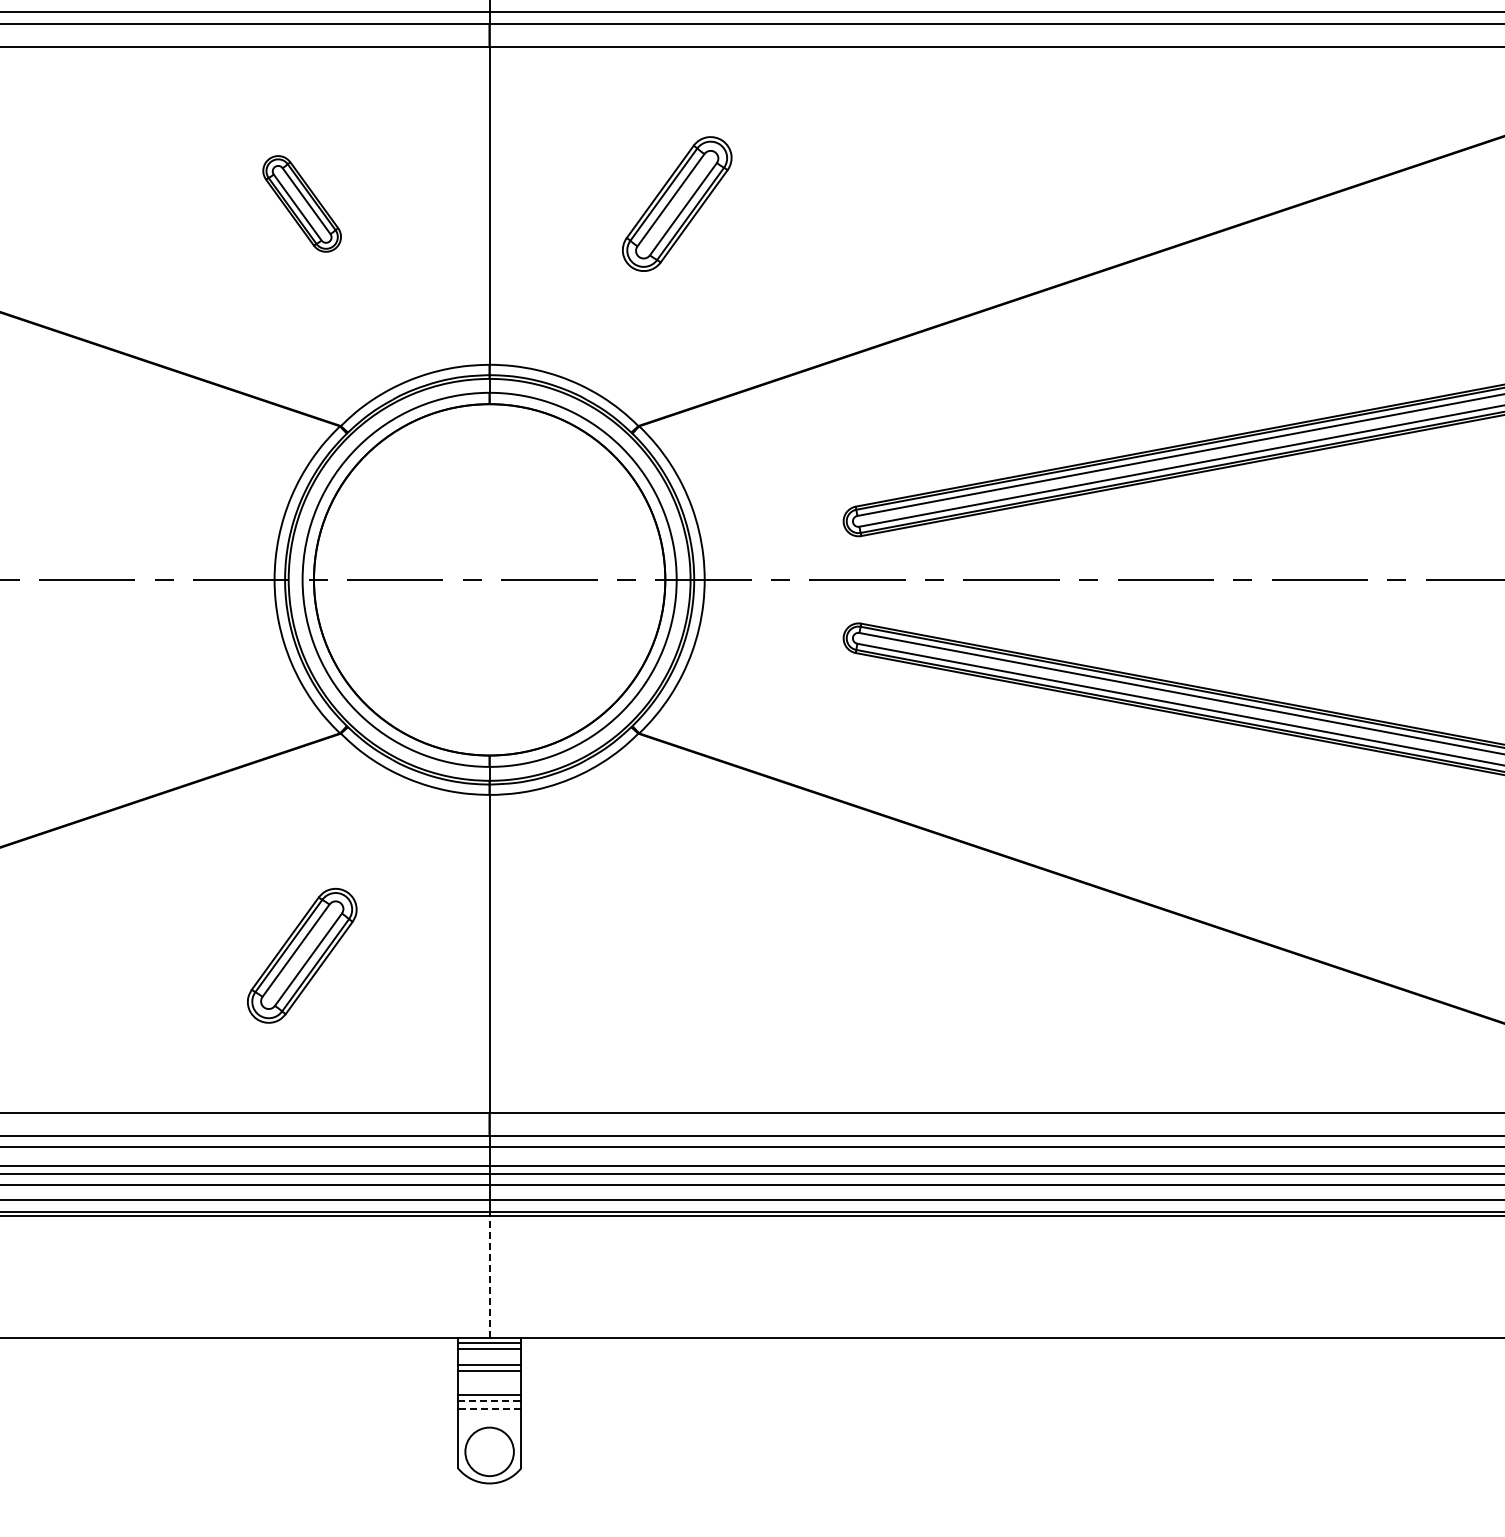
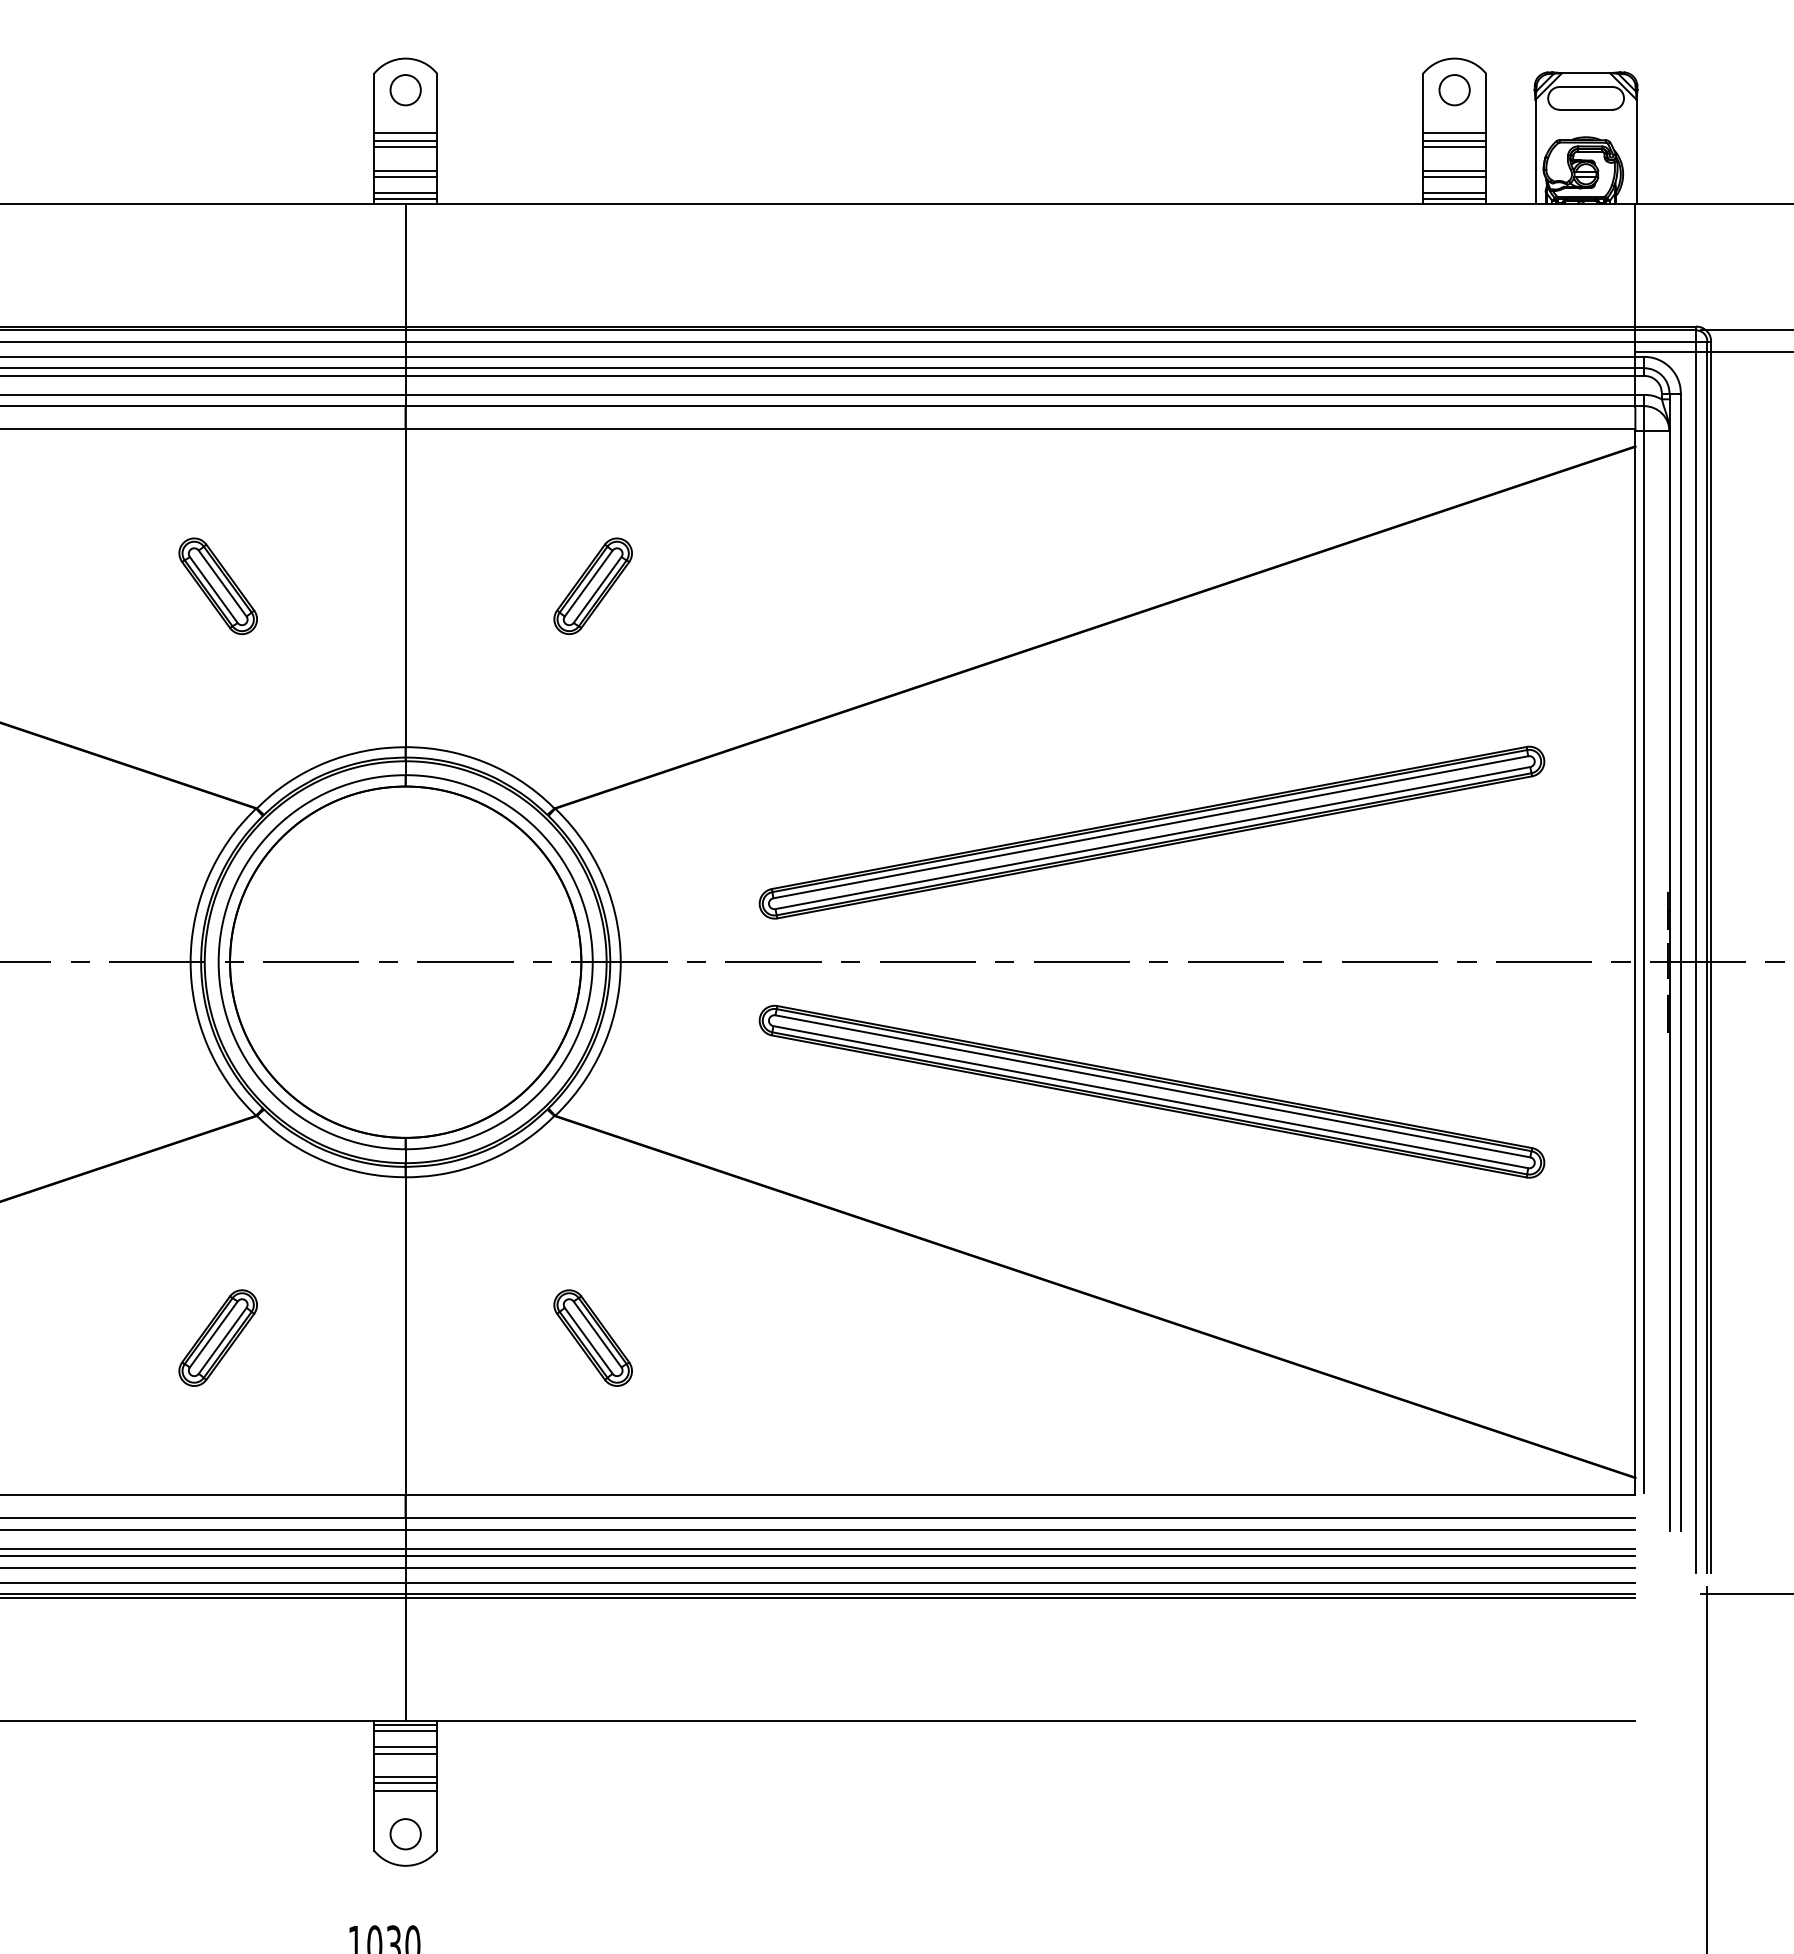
part: (676, 203) -> (592, 585), size x0.71
part: (301, 955) -> (217, 1337), size x0.71
part: (676, 955) -> (592, 1337), added
line: (489, 1276) -> (405, 1658), dashed -> solid
line: (489, 1401) -> (405, 1783), dashed -> solid
line: (489, 1409) -> (405, 1791), dashed -> solid
circle: (489, 1452) -> (405, 1834), size x0.62

